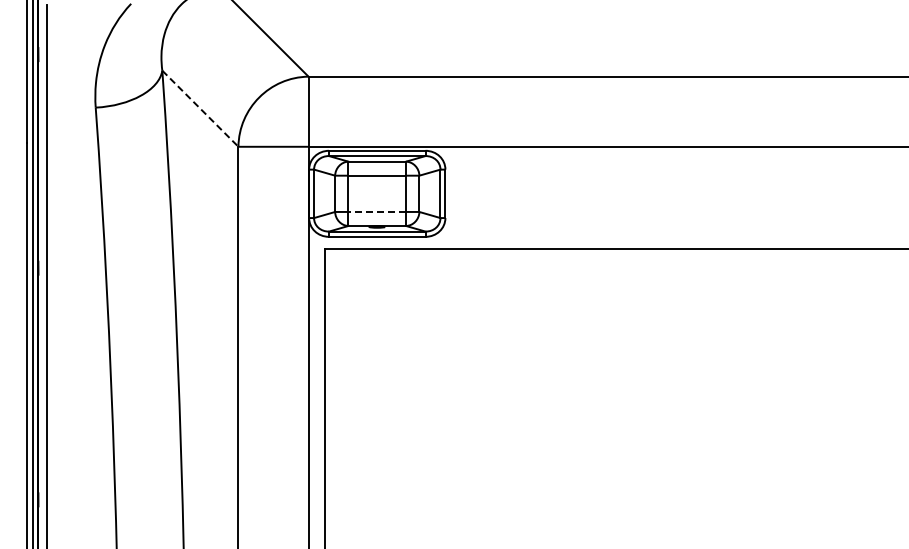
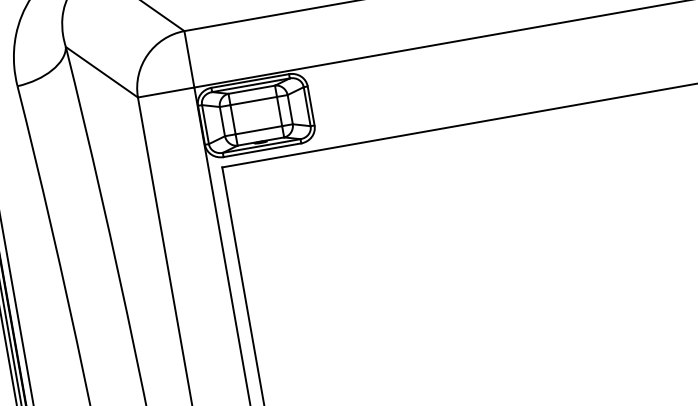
line: (200, 108) -> (101, 72), dashed -> solid
line: (377, 211) -> (259, 129), dashed -> solid

